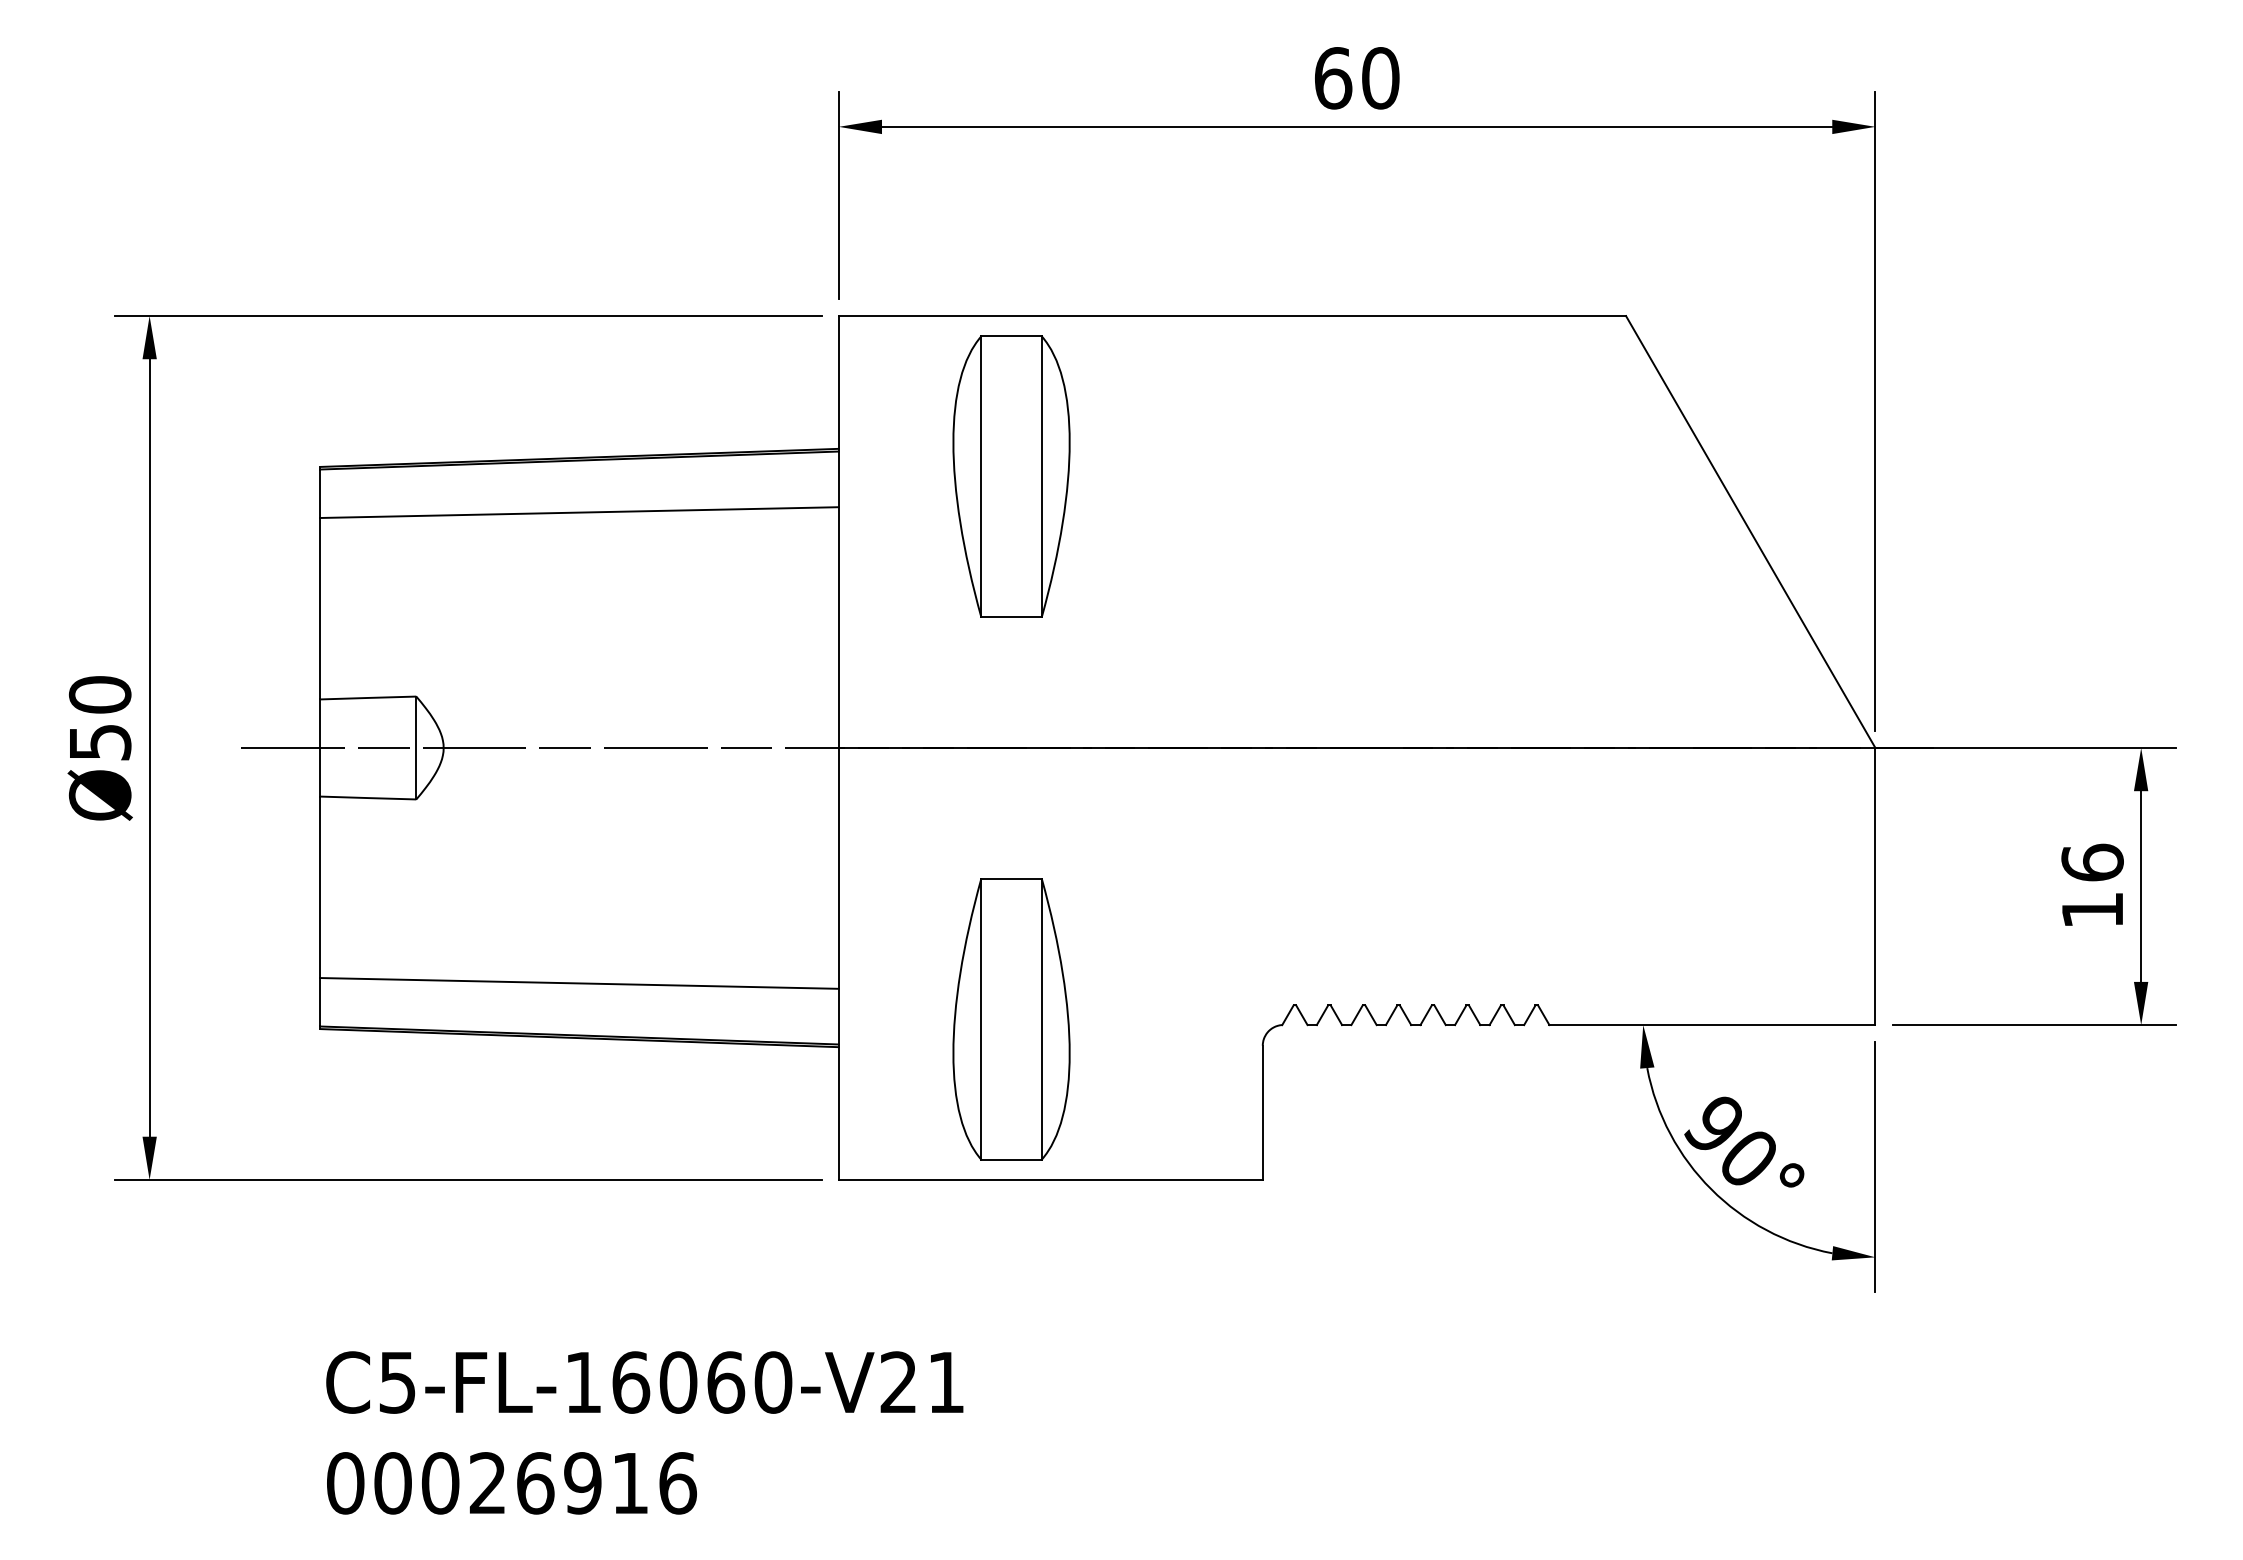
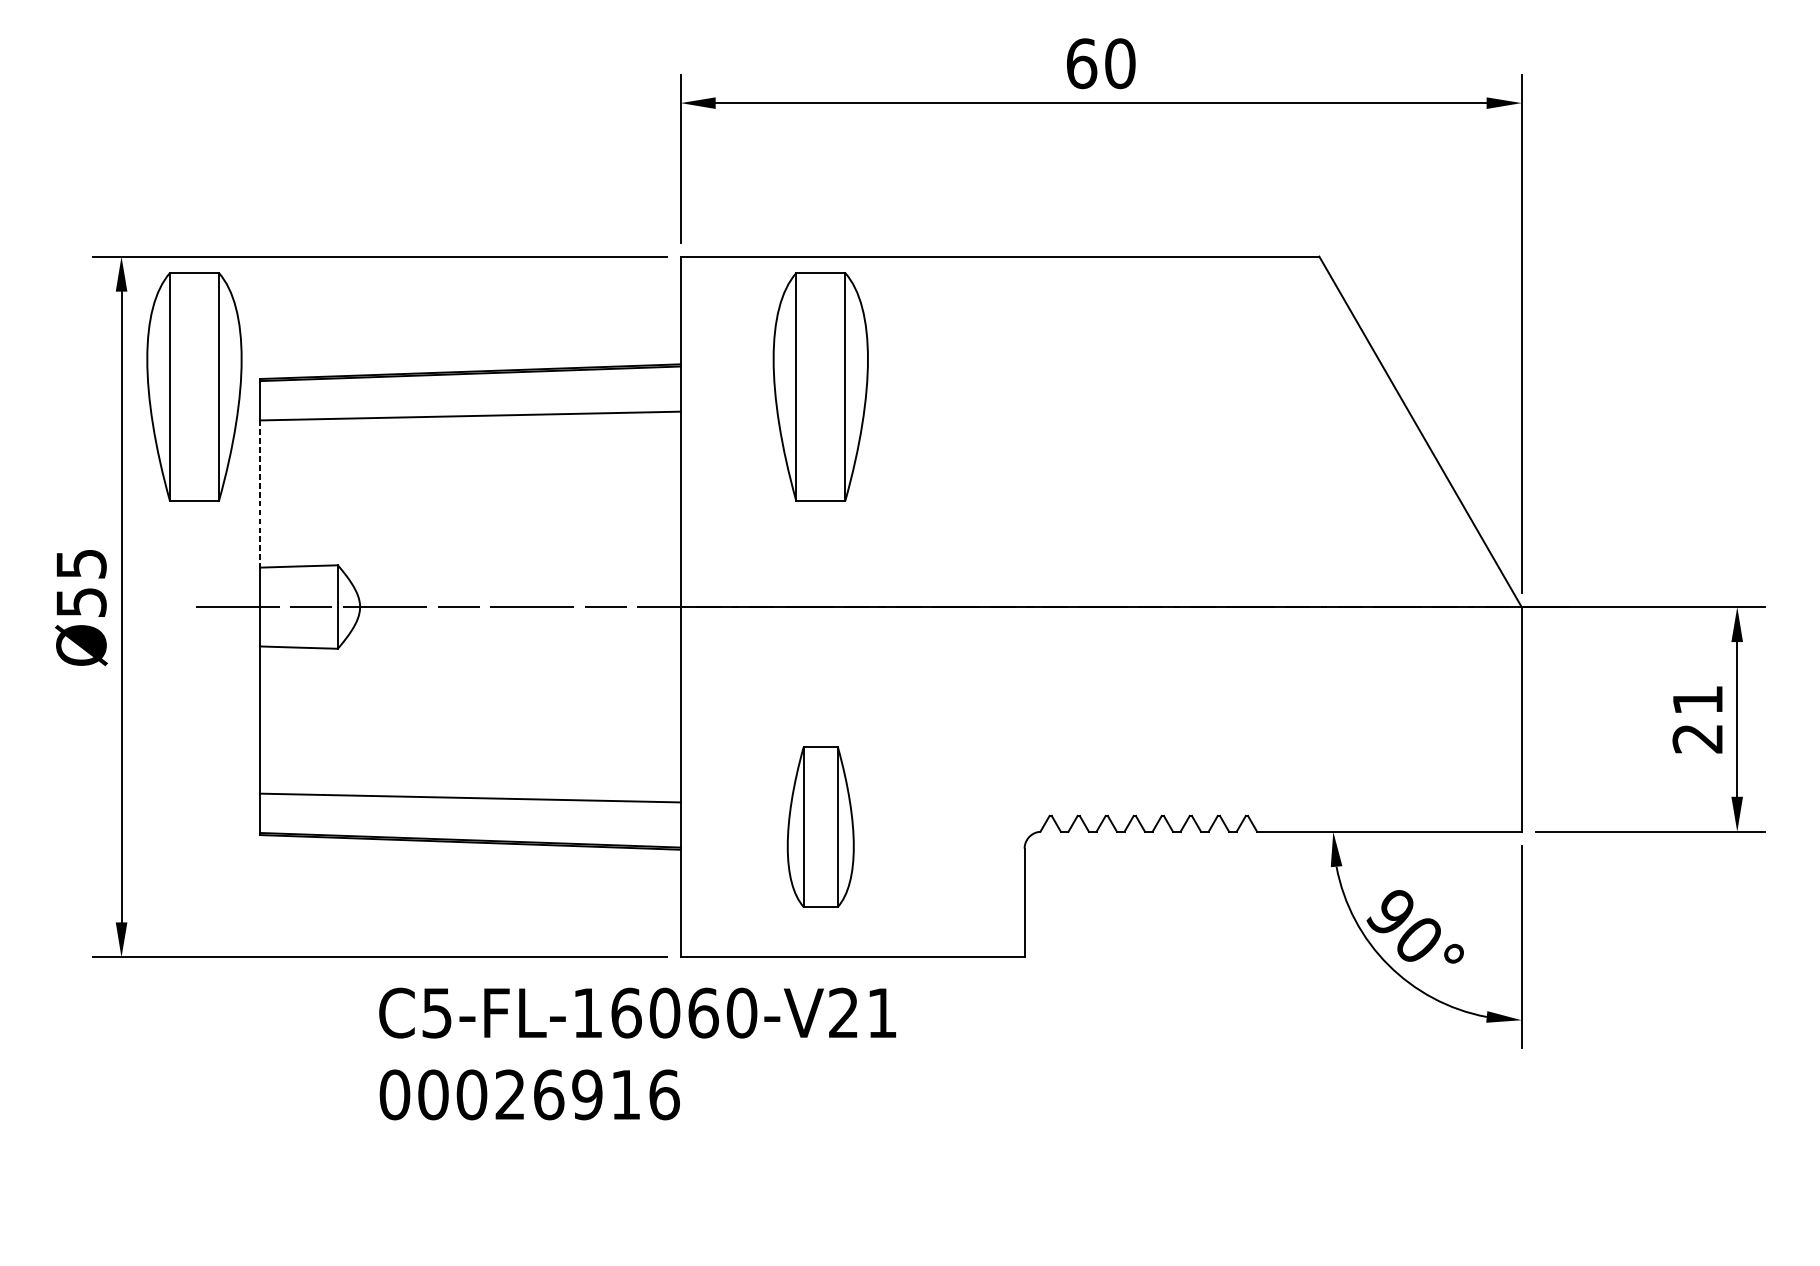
part: (239, 476) -> (194, 386), added
line: (320, 608) -> (260, 493), solid -> dashed
text: (99, 694) -> (80, 563), Ø50 -> Ø55
text: (2092, 885) -> (1697, 718), 16 -> 21
part: (1011, 1019) -> (820, 827), size x0.7
text: (644, 1432) -> (637, 1053), moved

